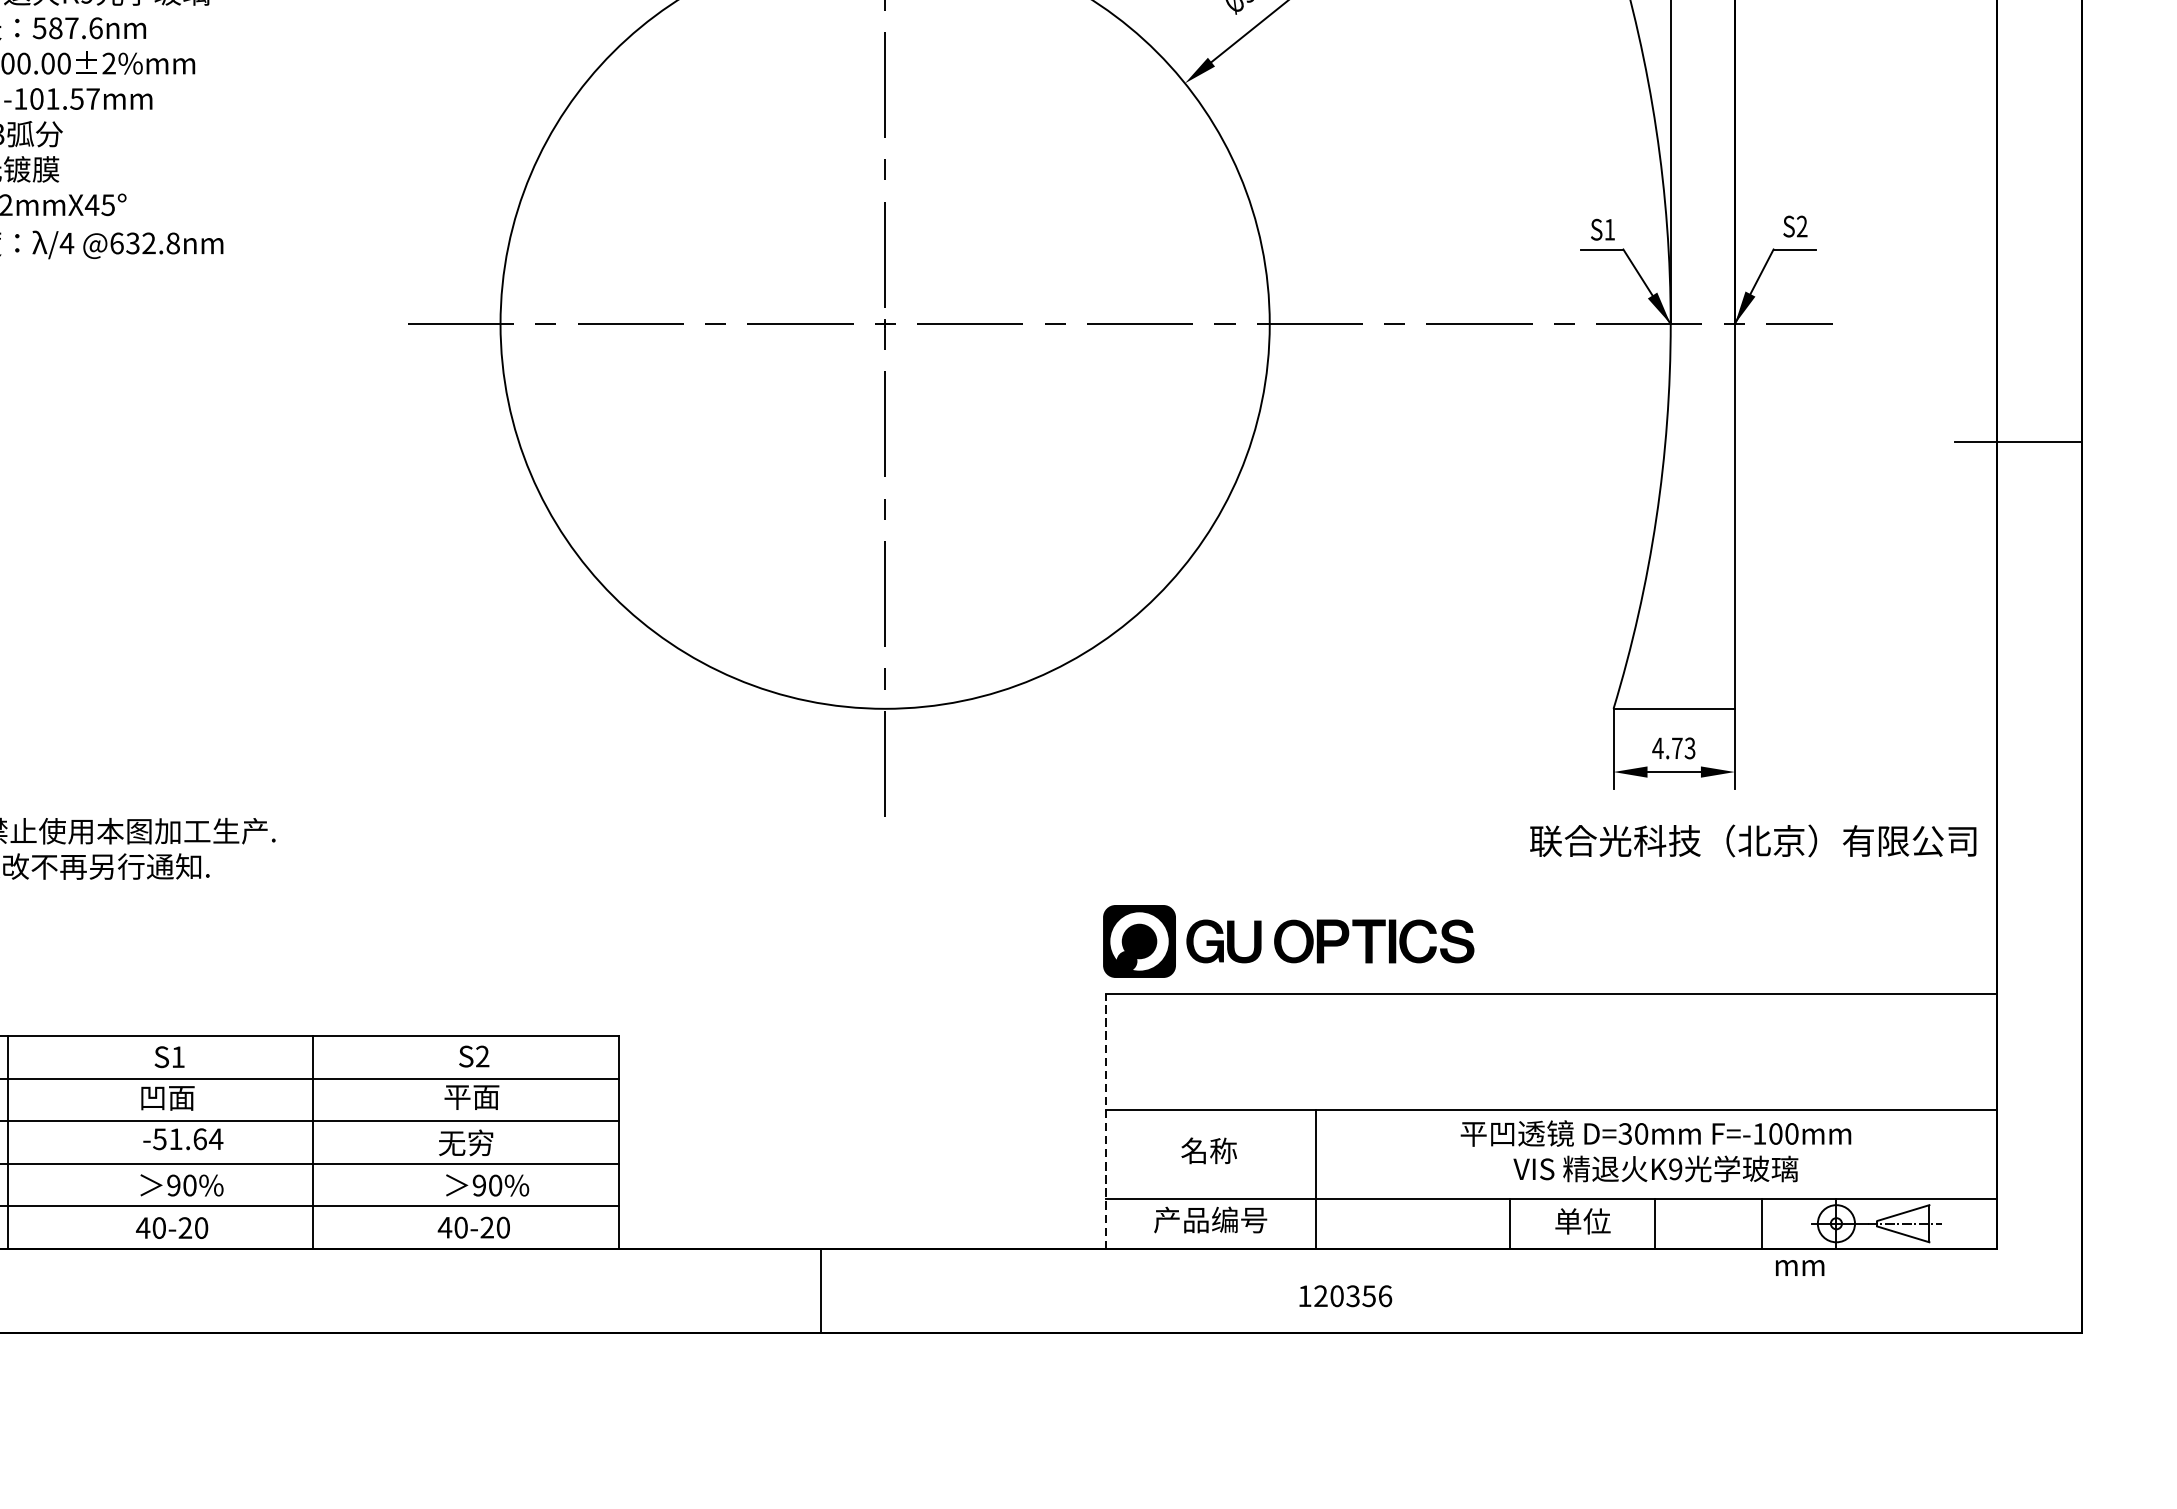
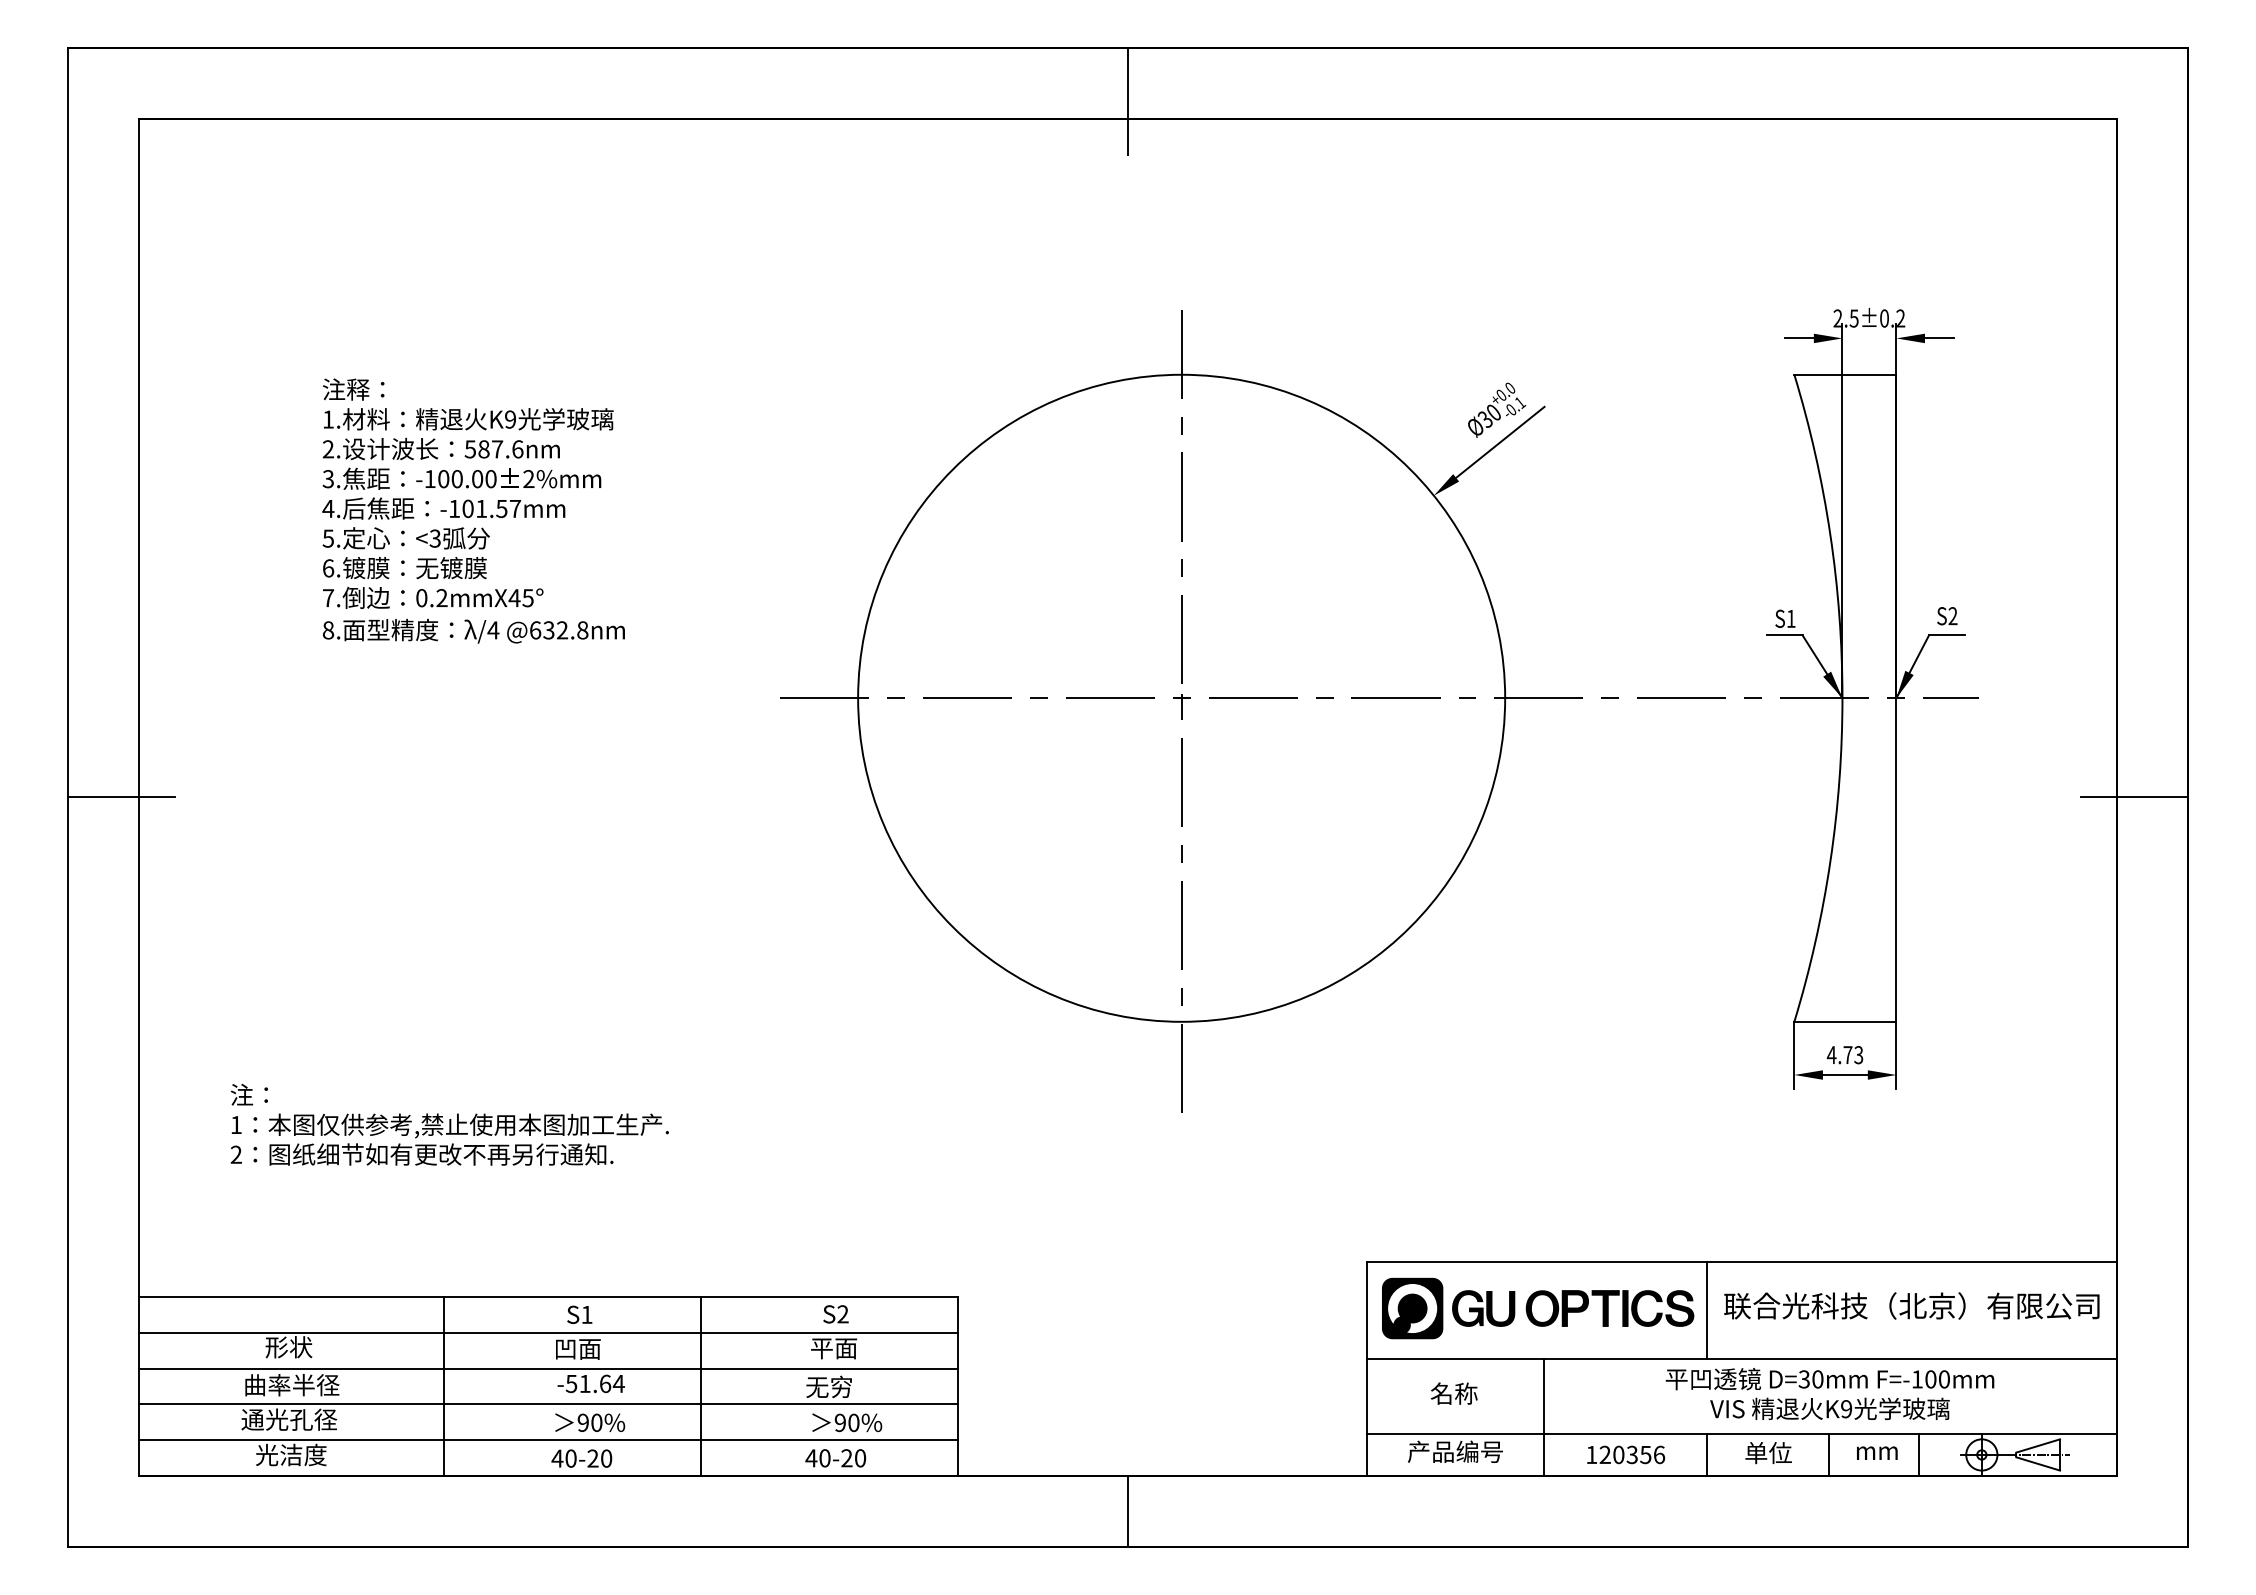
text: (1752, 840) -> (1911, 1305), moved
part: (1289, 941) -> (1538, 1308), moved
line: (1510, 1050) -> (1707, 1309), added
line: (1106, 1120) -> (1367, 1368), dashed -> solid
text: (1800, 1267) -> (1877, 1452), moved
text: (1346, 1295) -> (1626, 1454), moved

